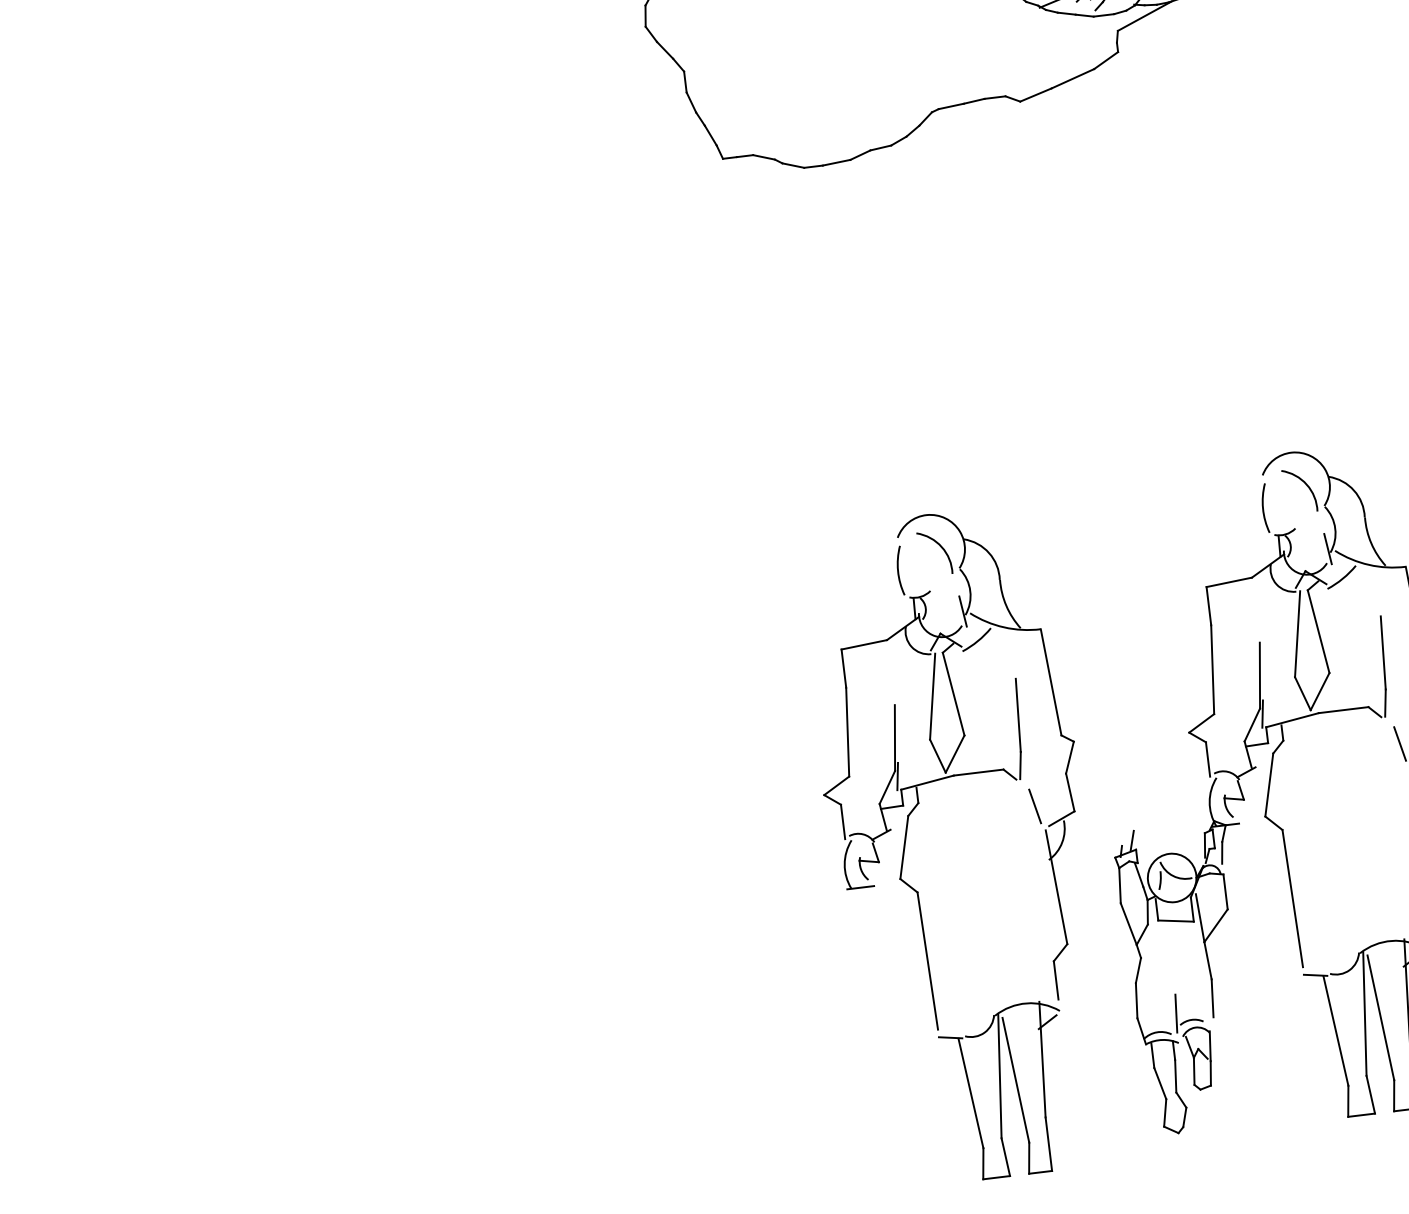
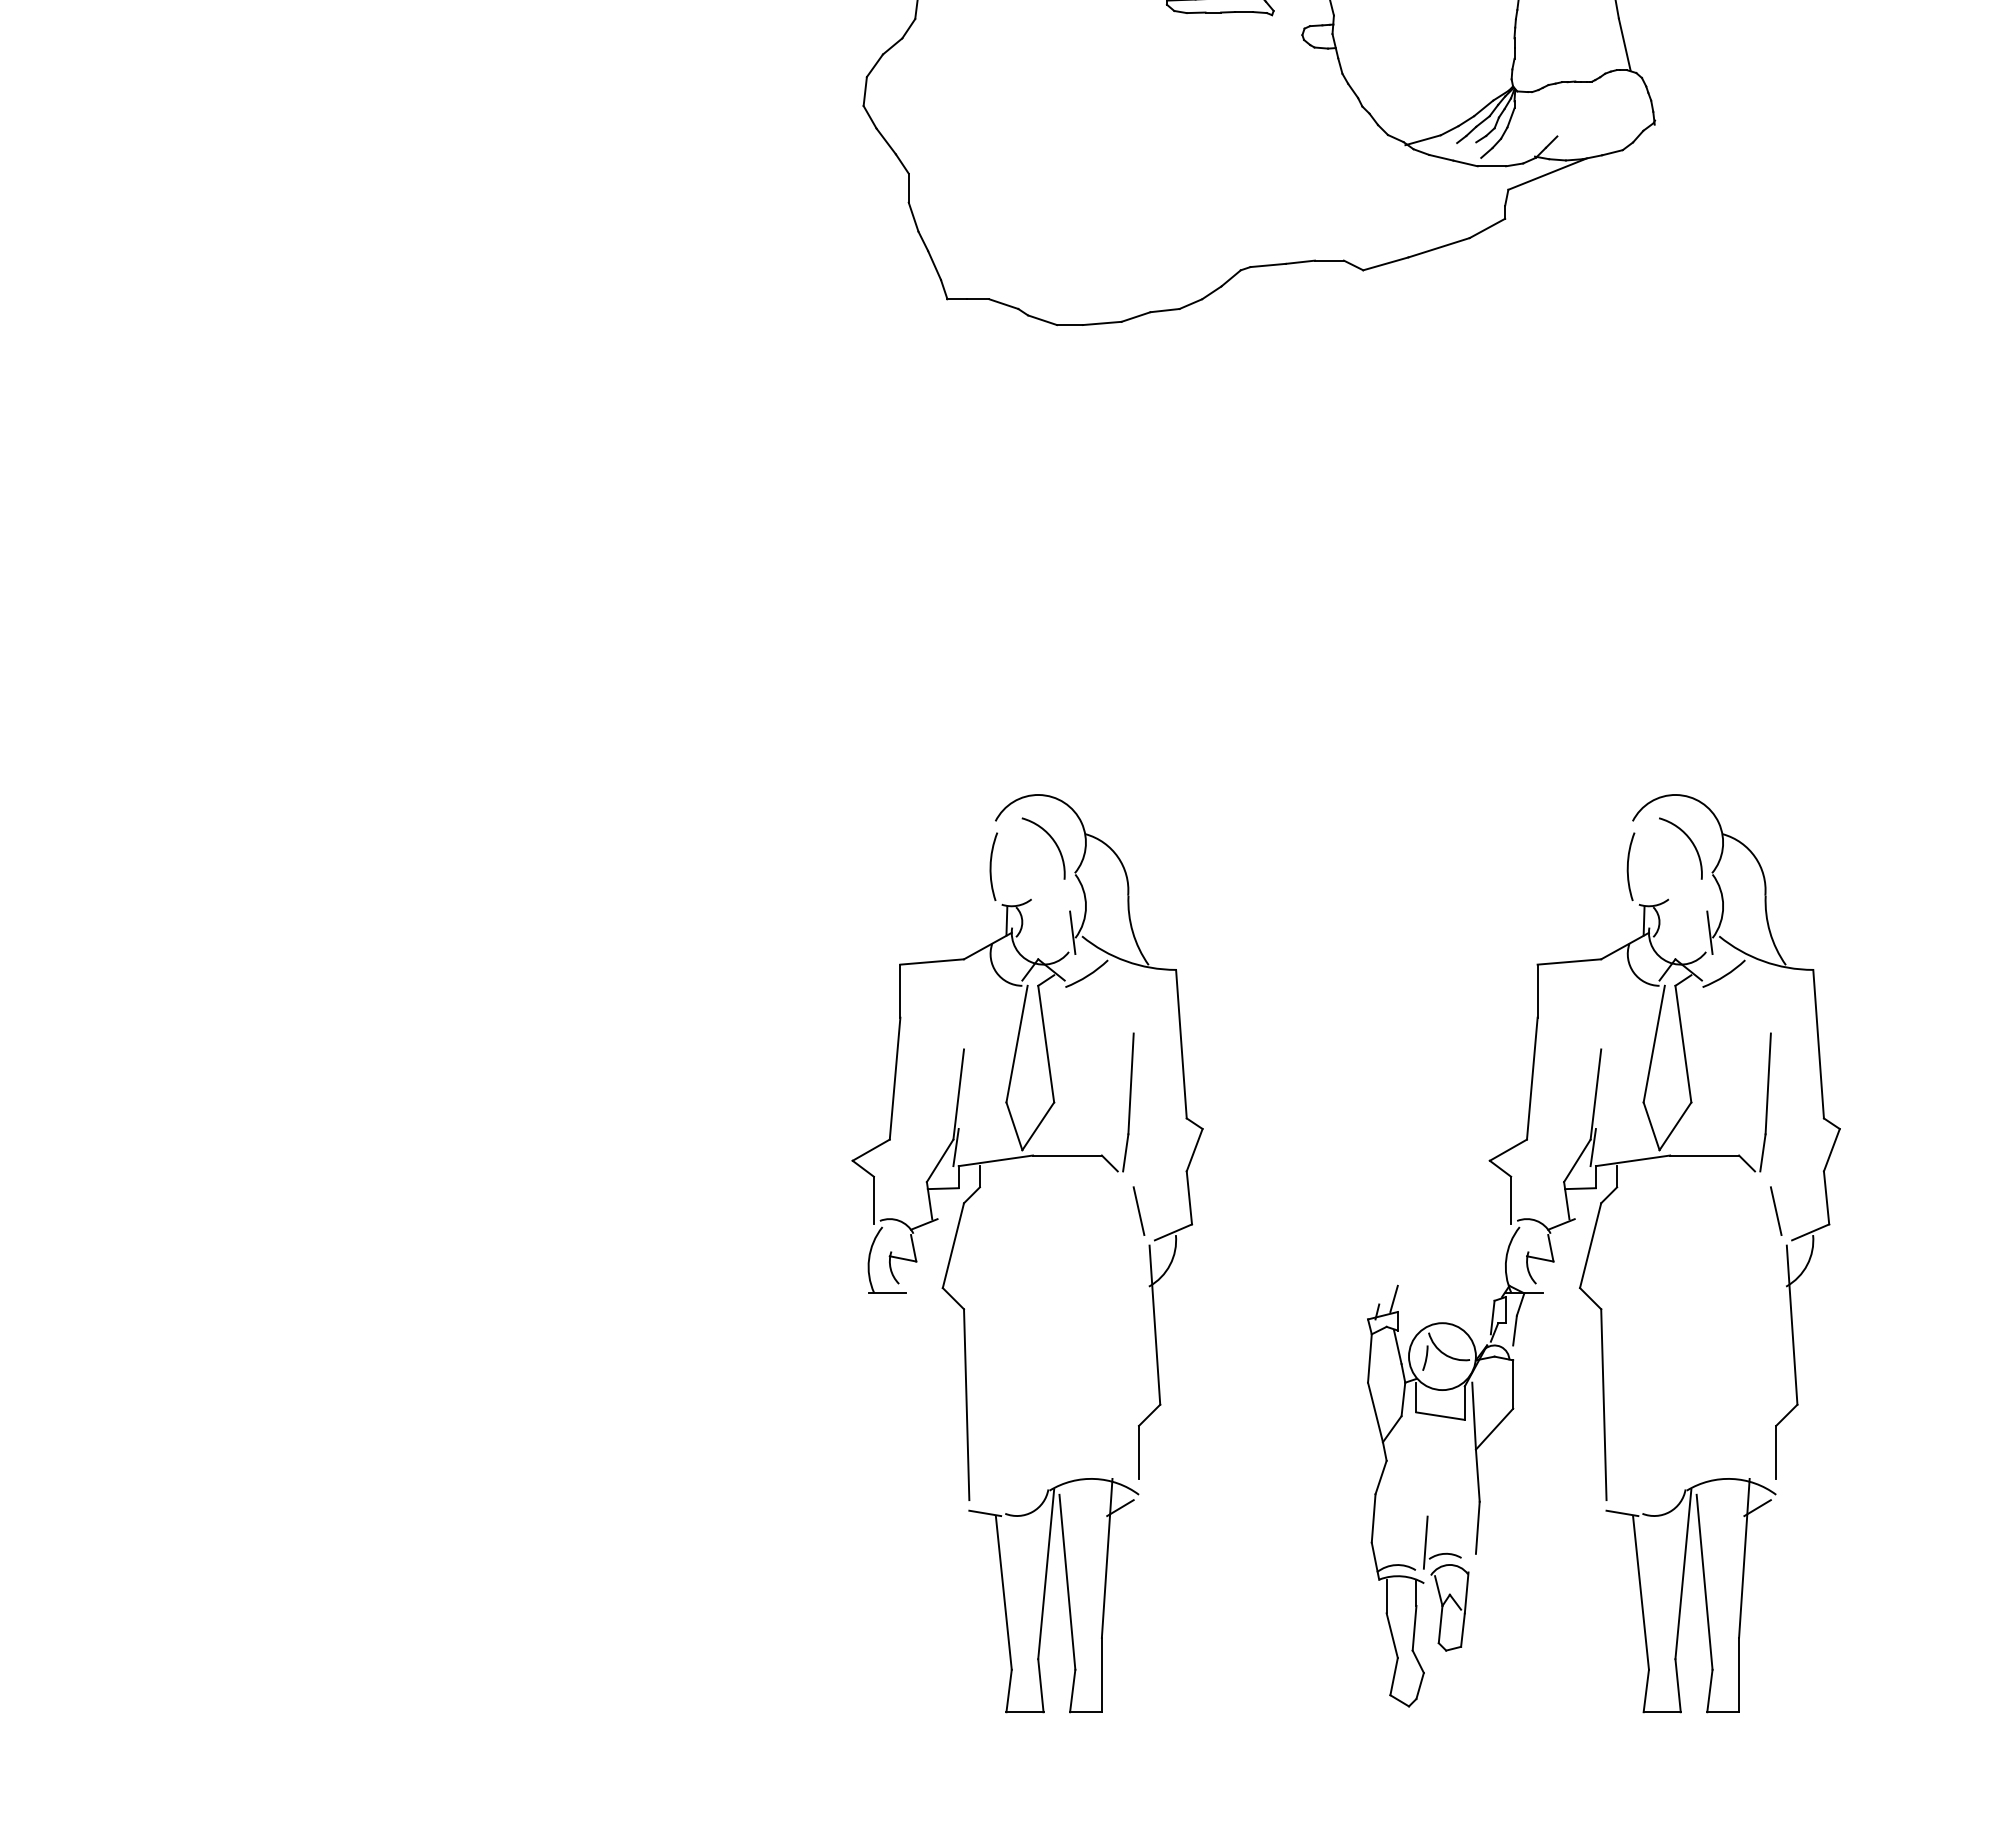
part: (906, 839) -> (957, 1234), moved

